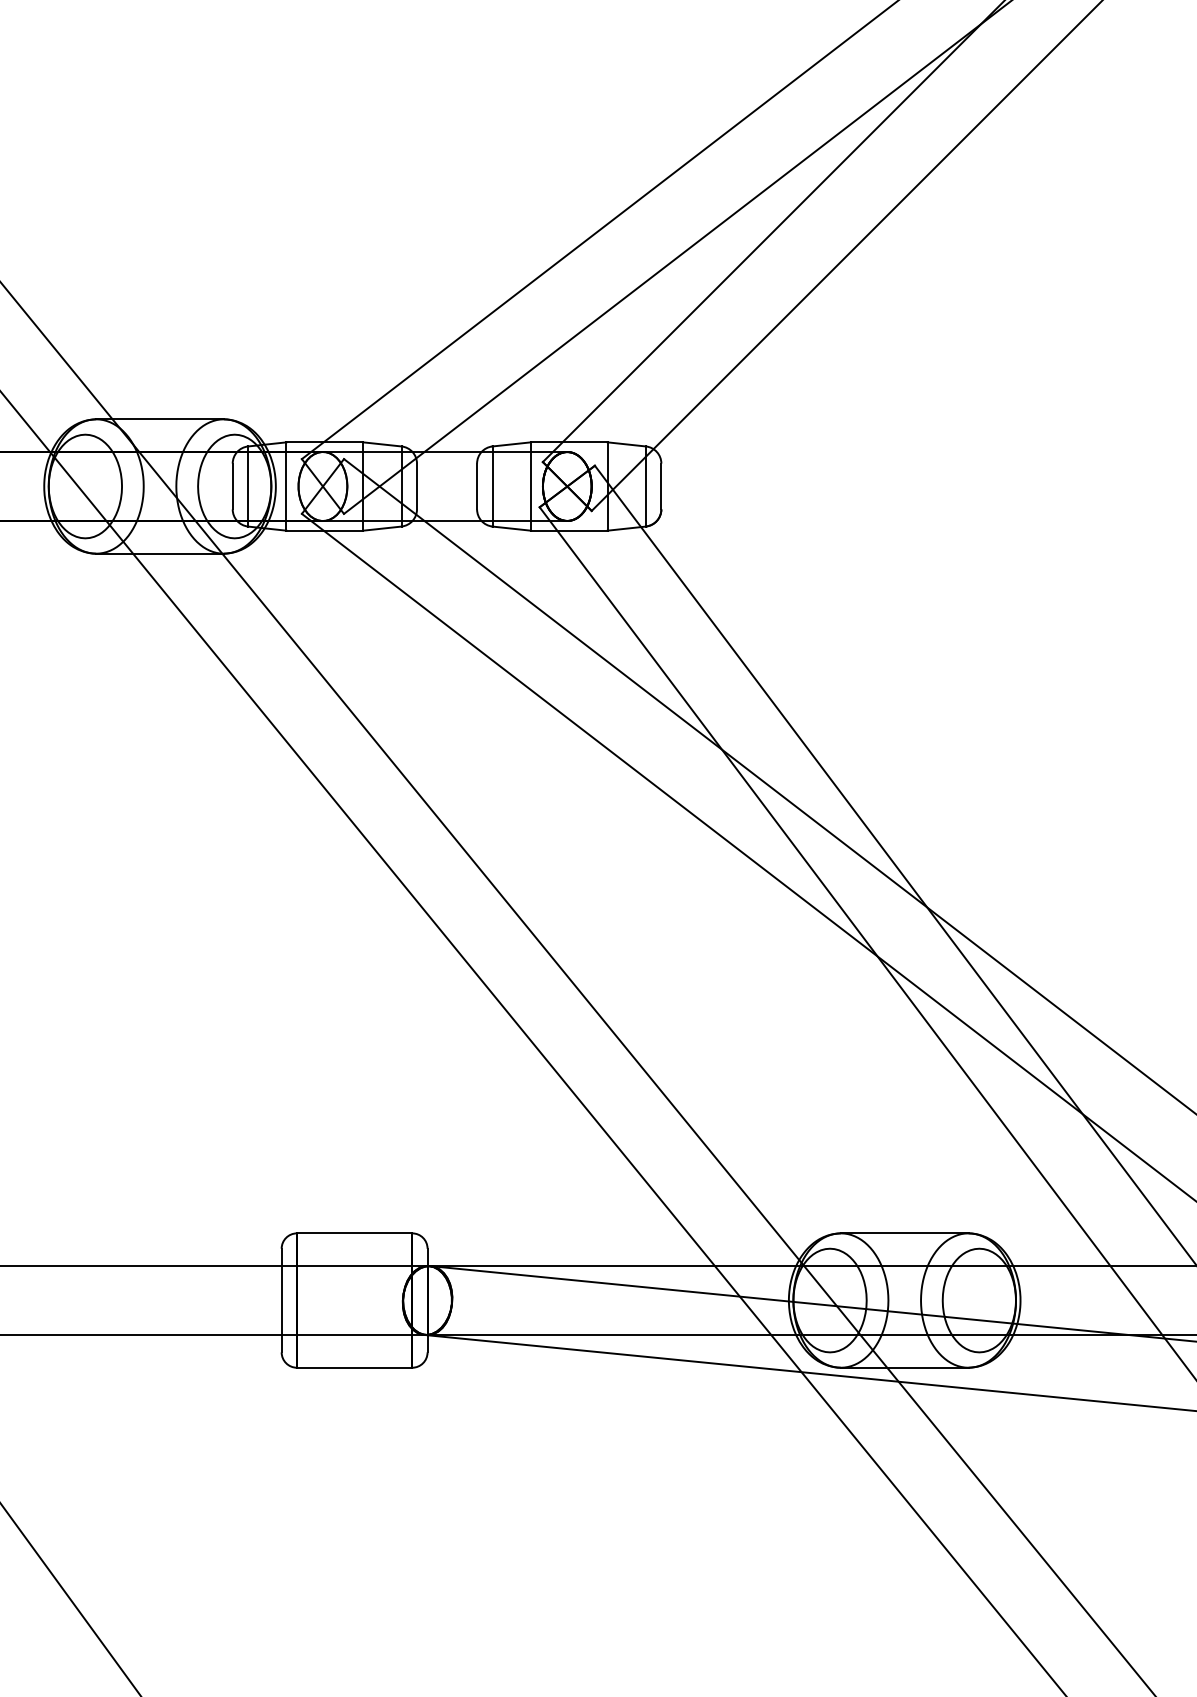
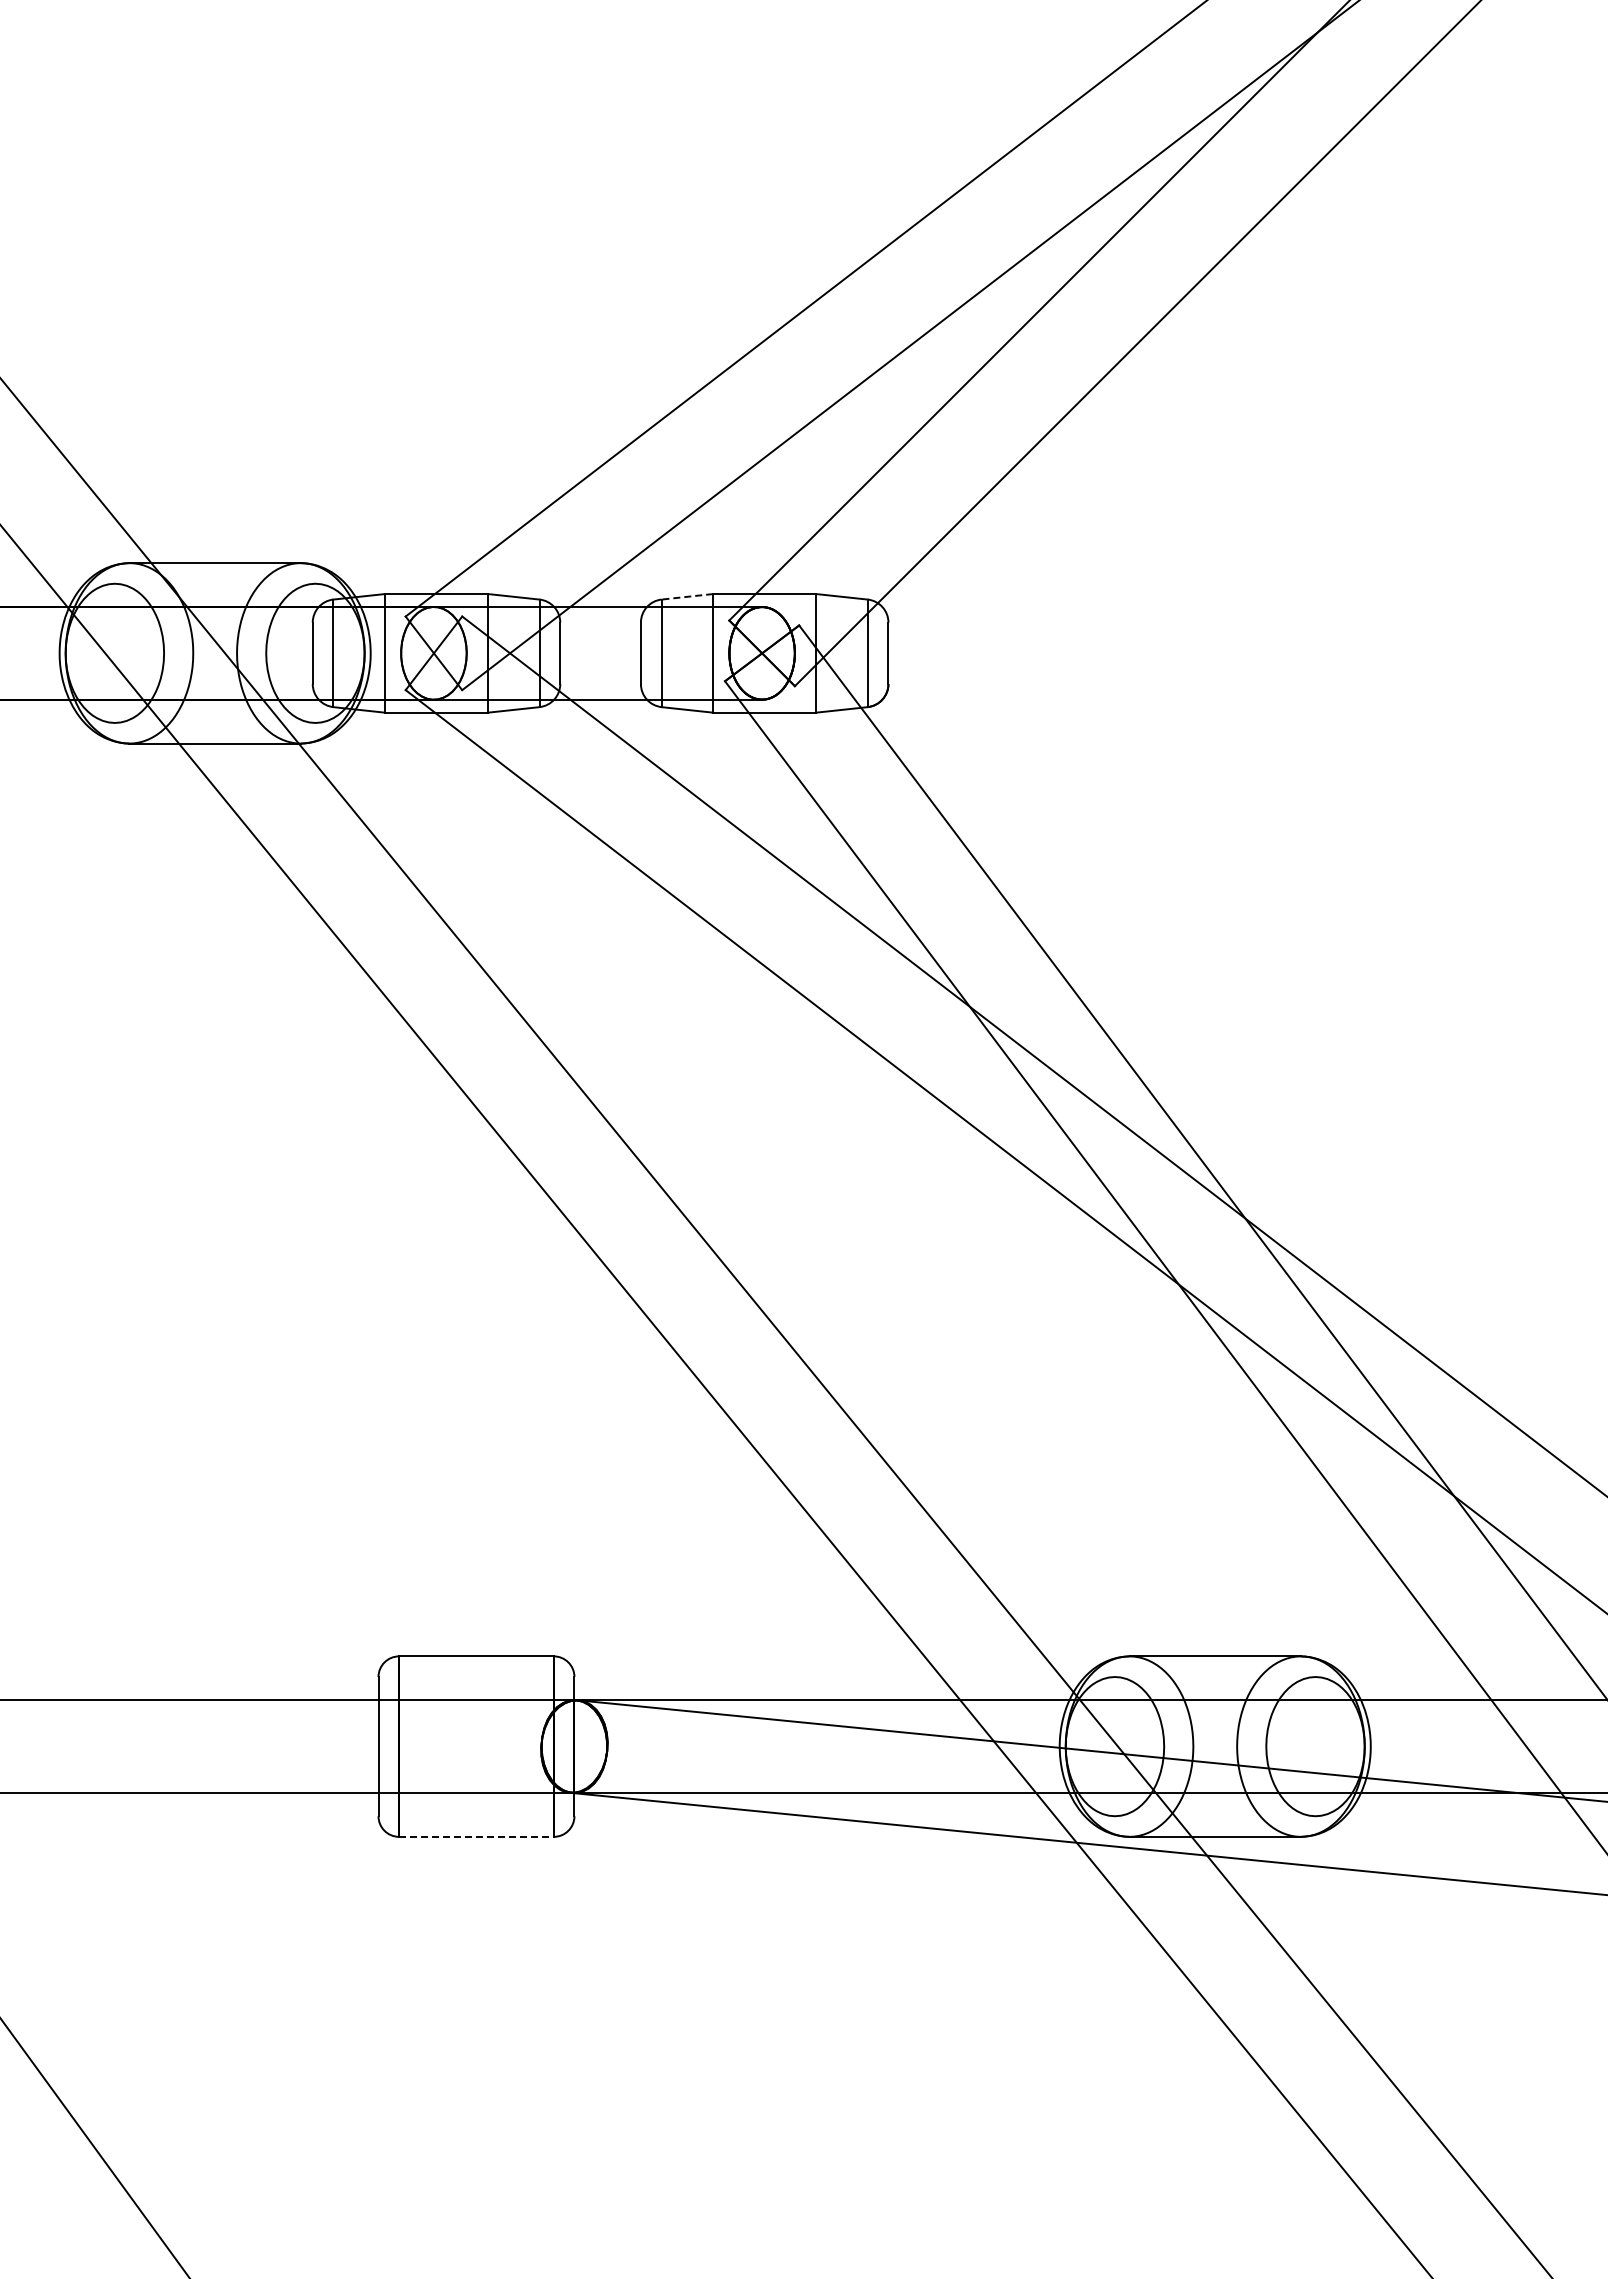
line: (511, 444) -> (687, 596), solid -> dashed
line: (354, 1367) -> (476, 1836), solid -> dashed

